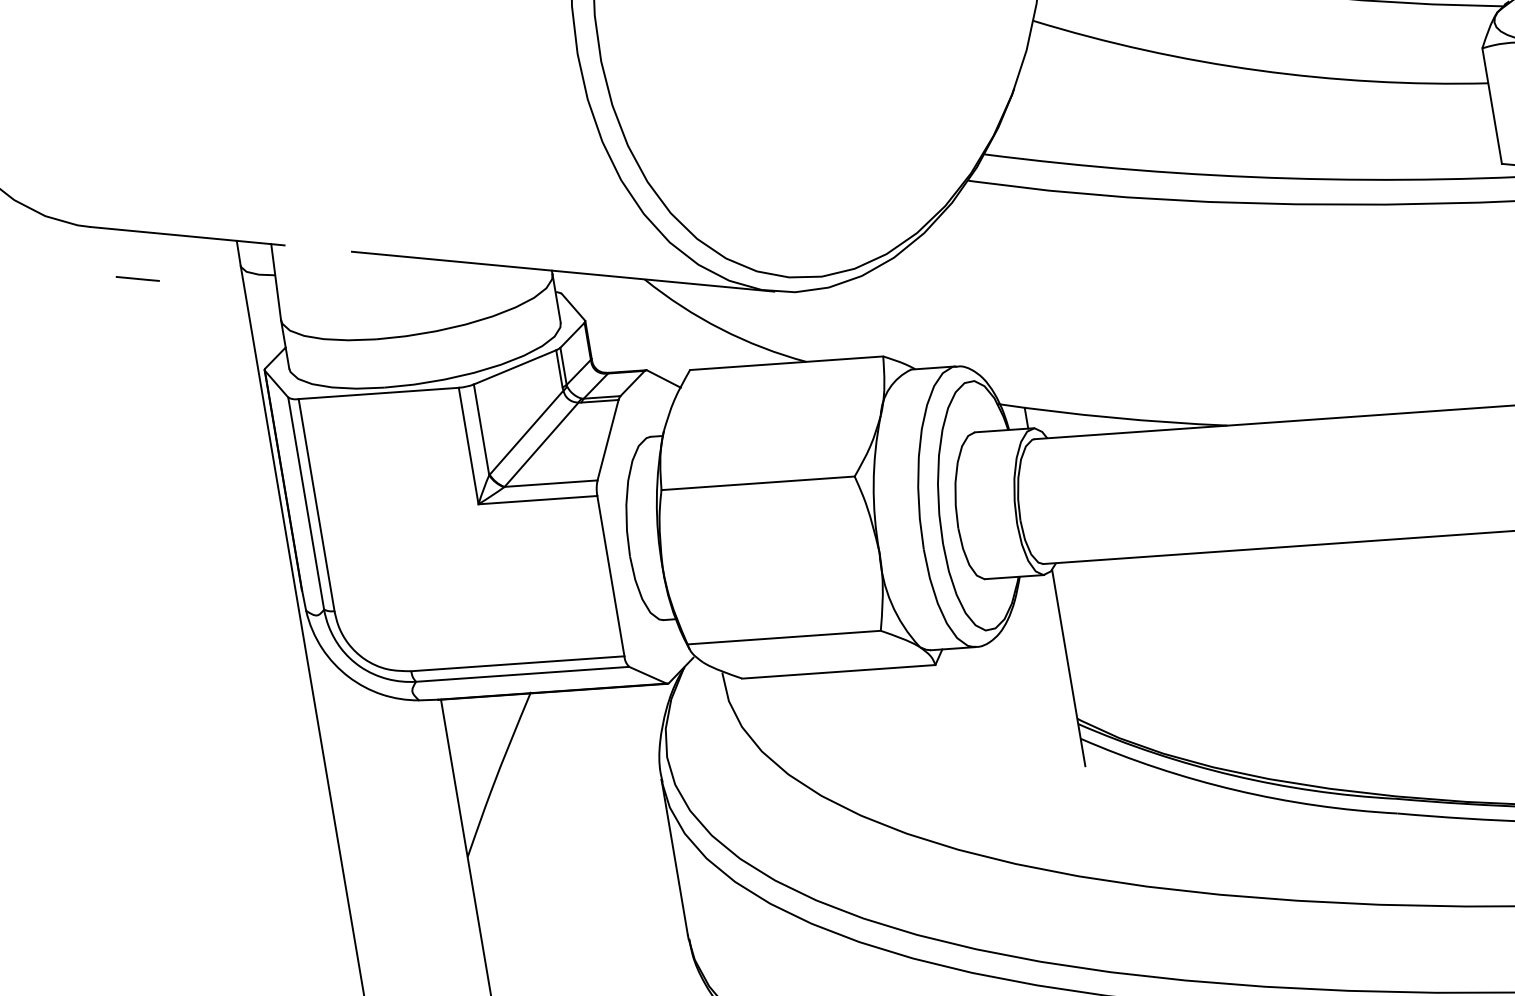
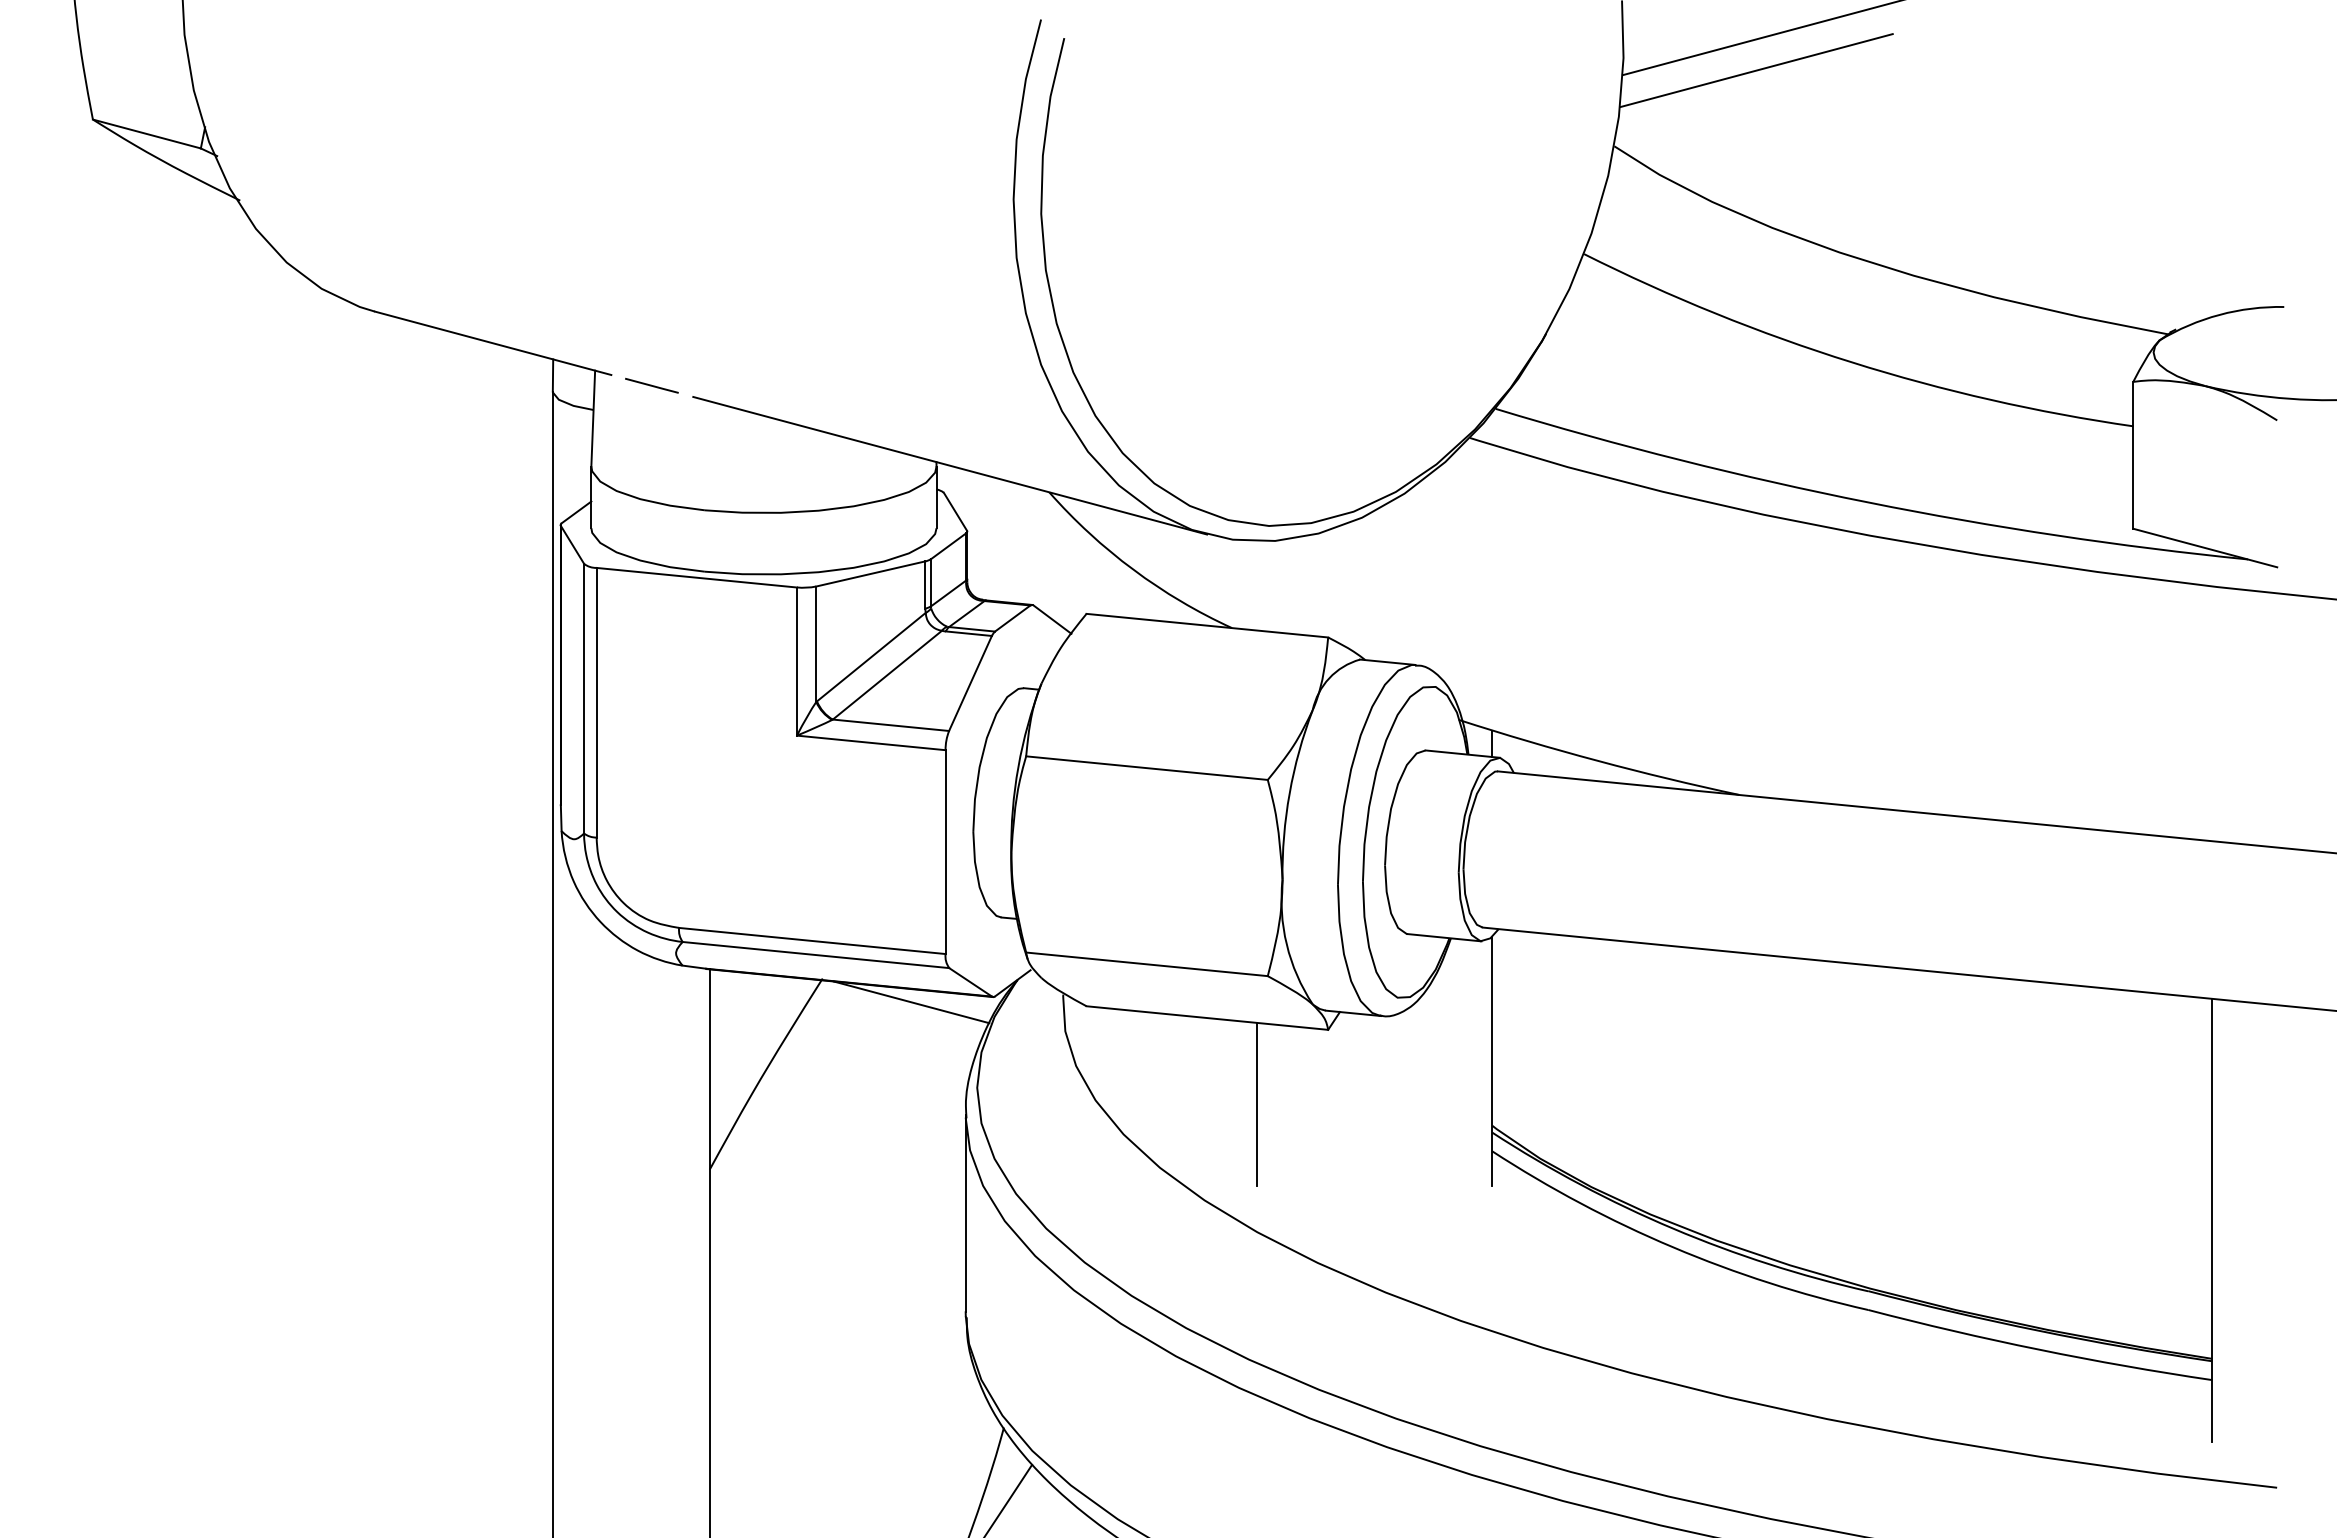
line: (137, 278) -> (651, 385), moved
line: (604, 698) -> (911, 1002), added
line: (889, 733) -> (1257, 1104), added

